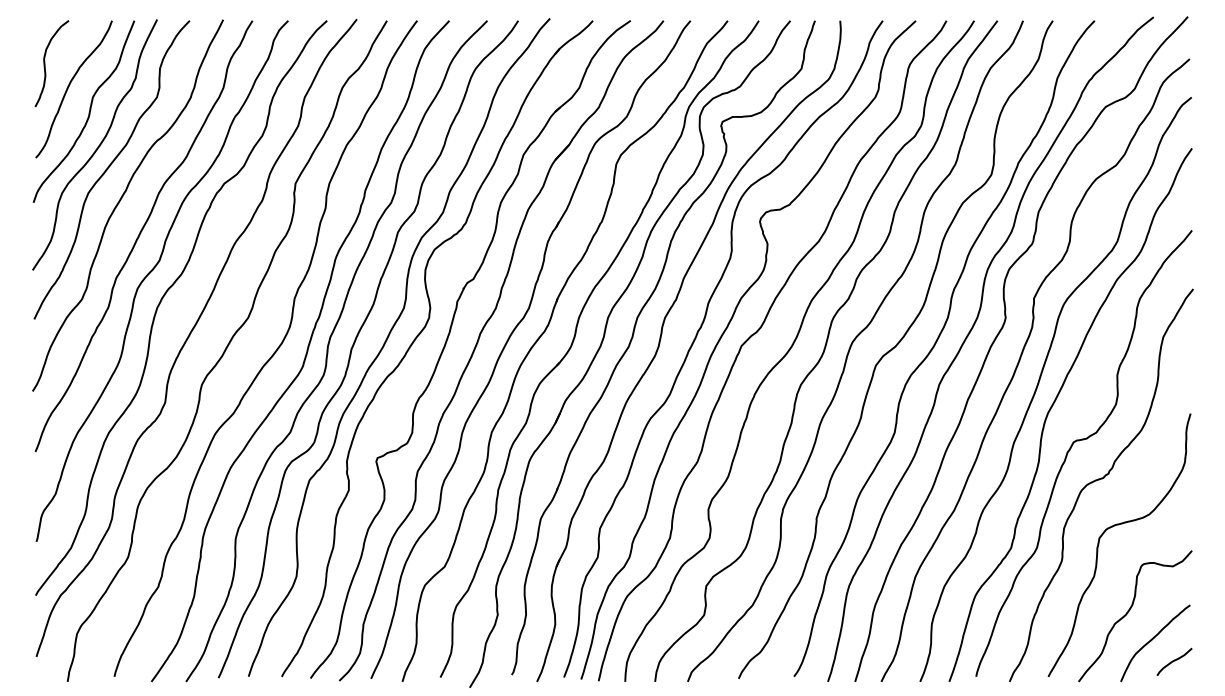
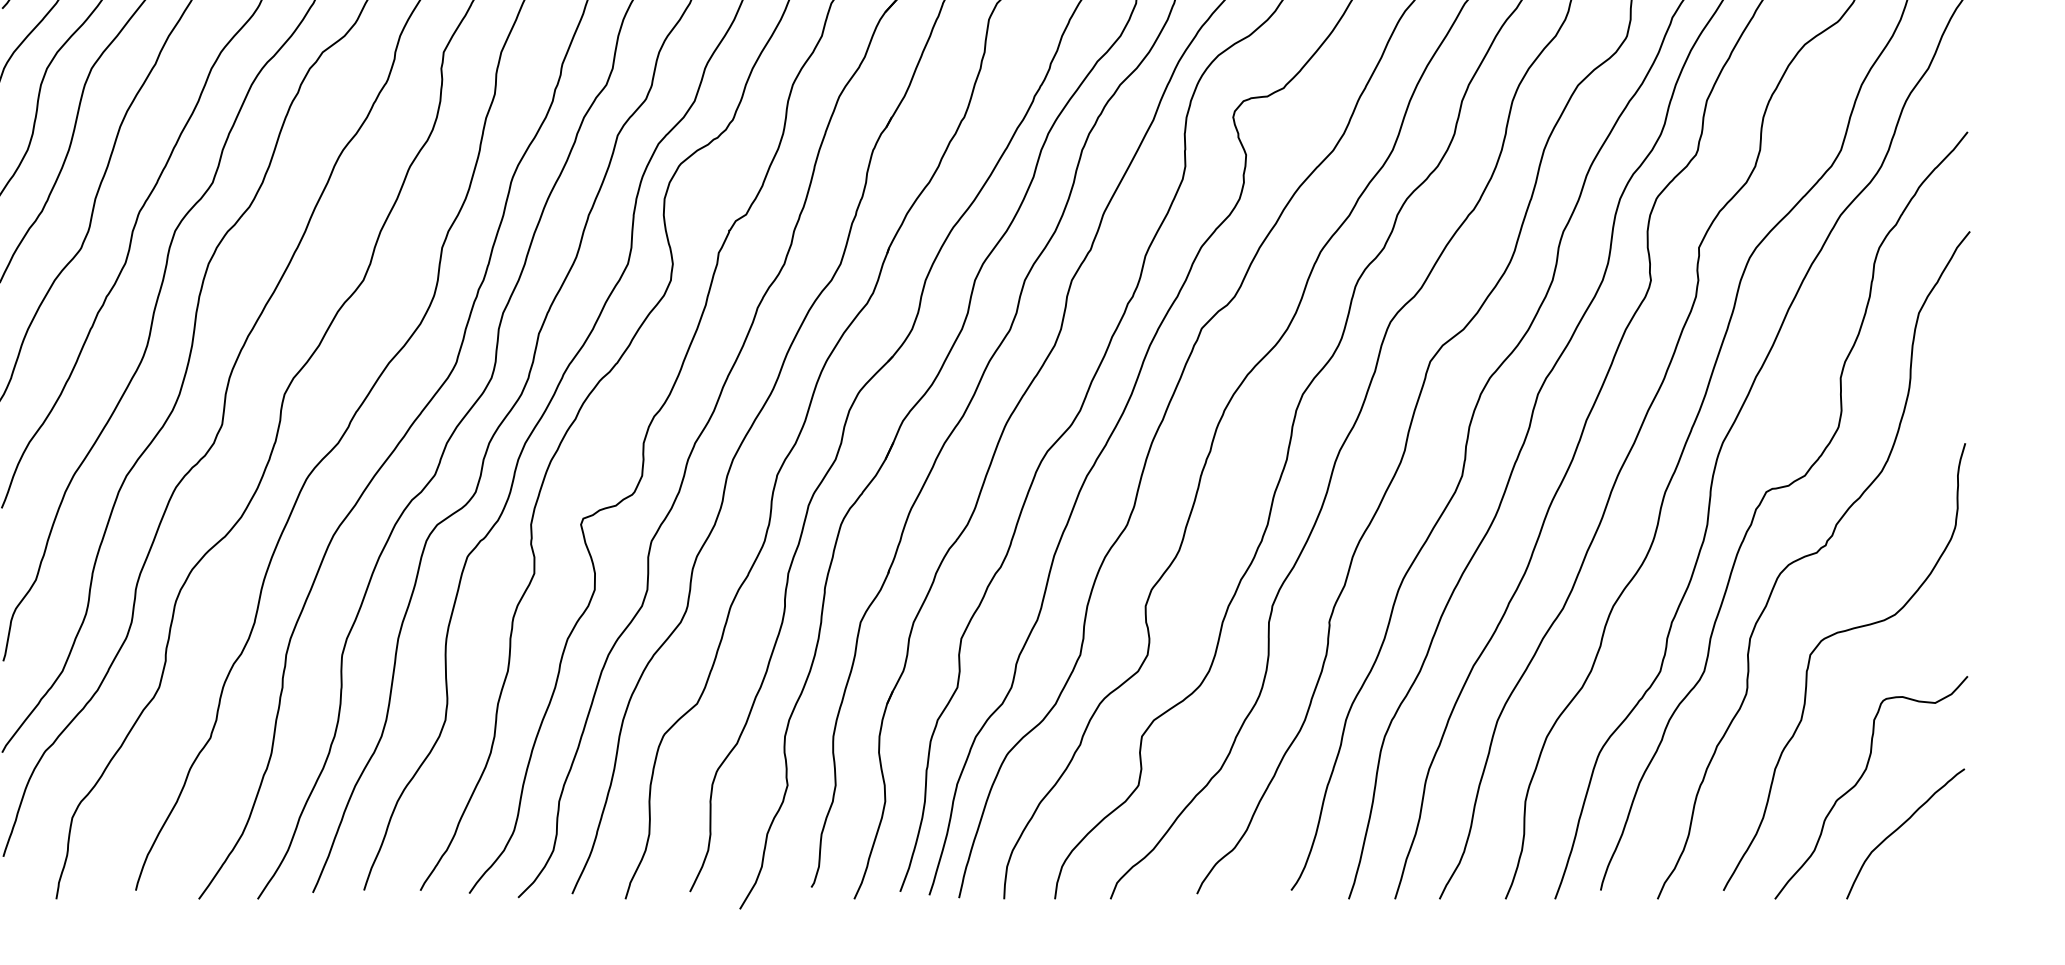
curve: (1174, 661) -> (1937, 864), removed

